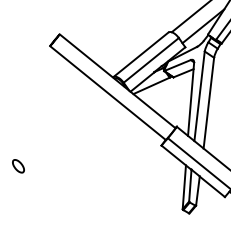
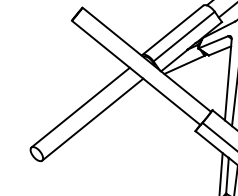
line: (57, 124) -> (80, 107), added
line: (68, 135) -> (92, 119), added

